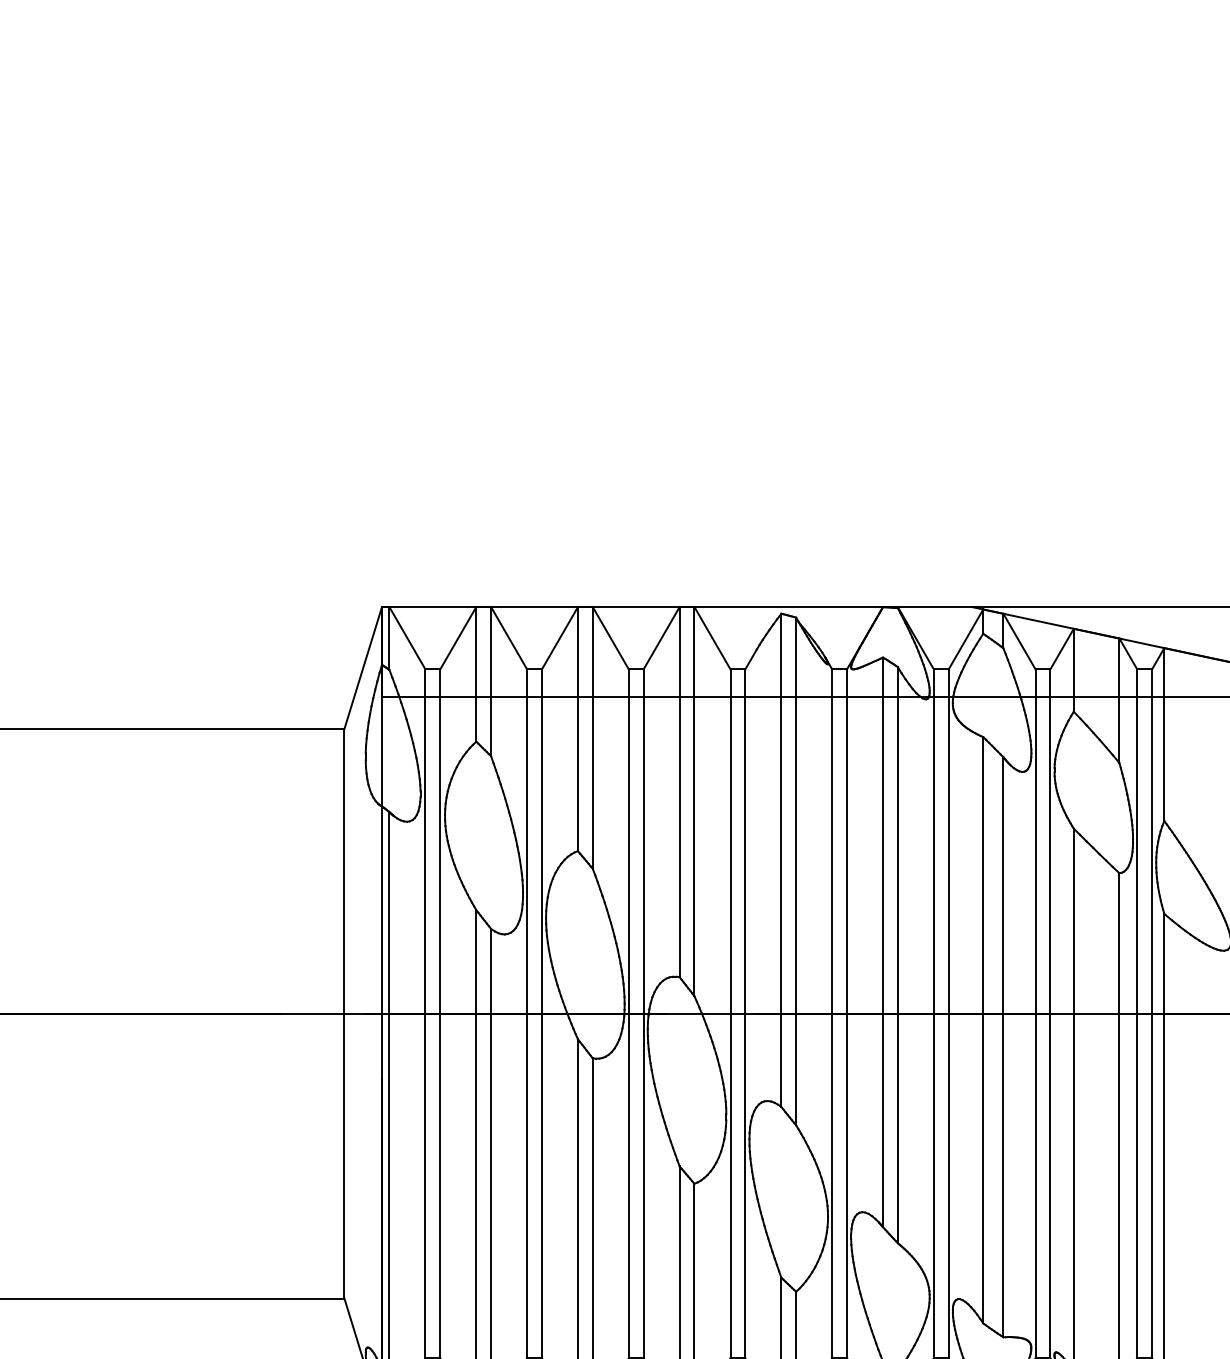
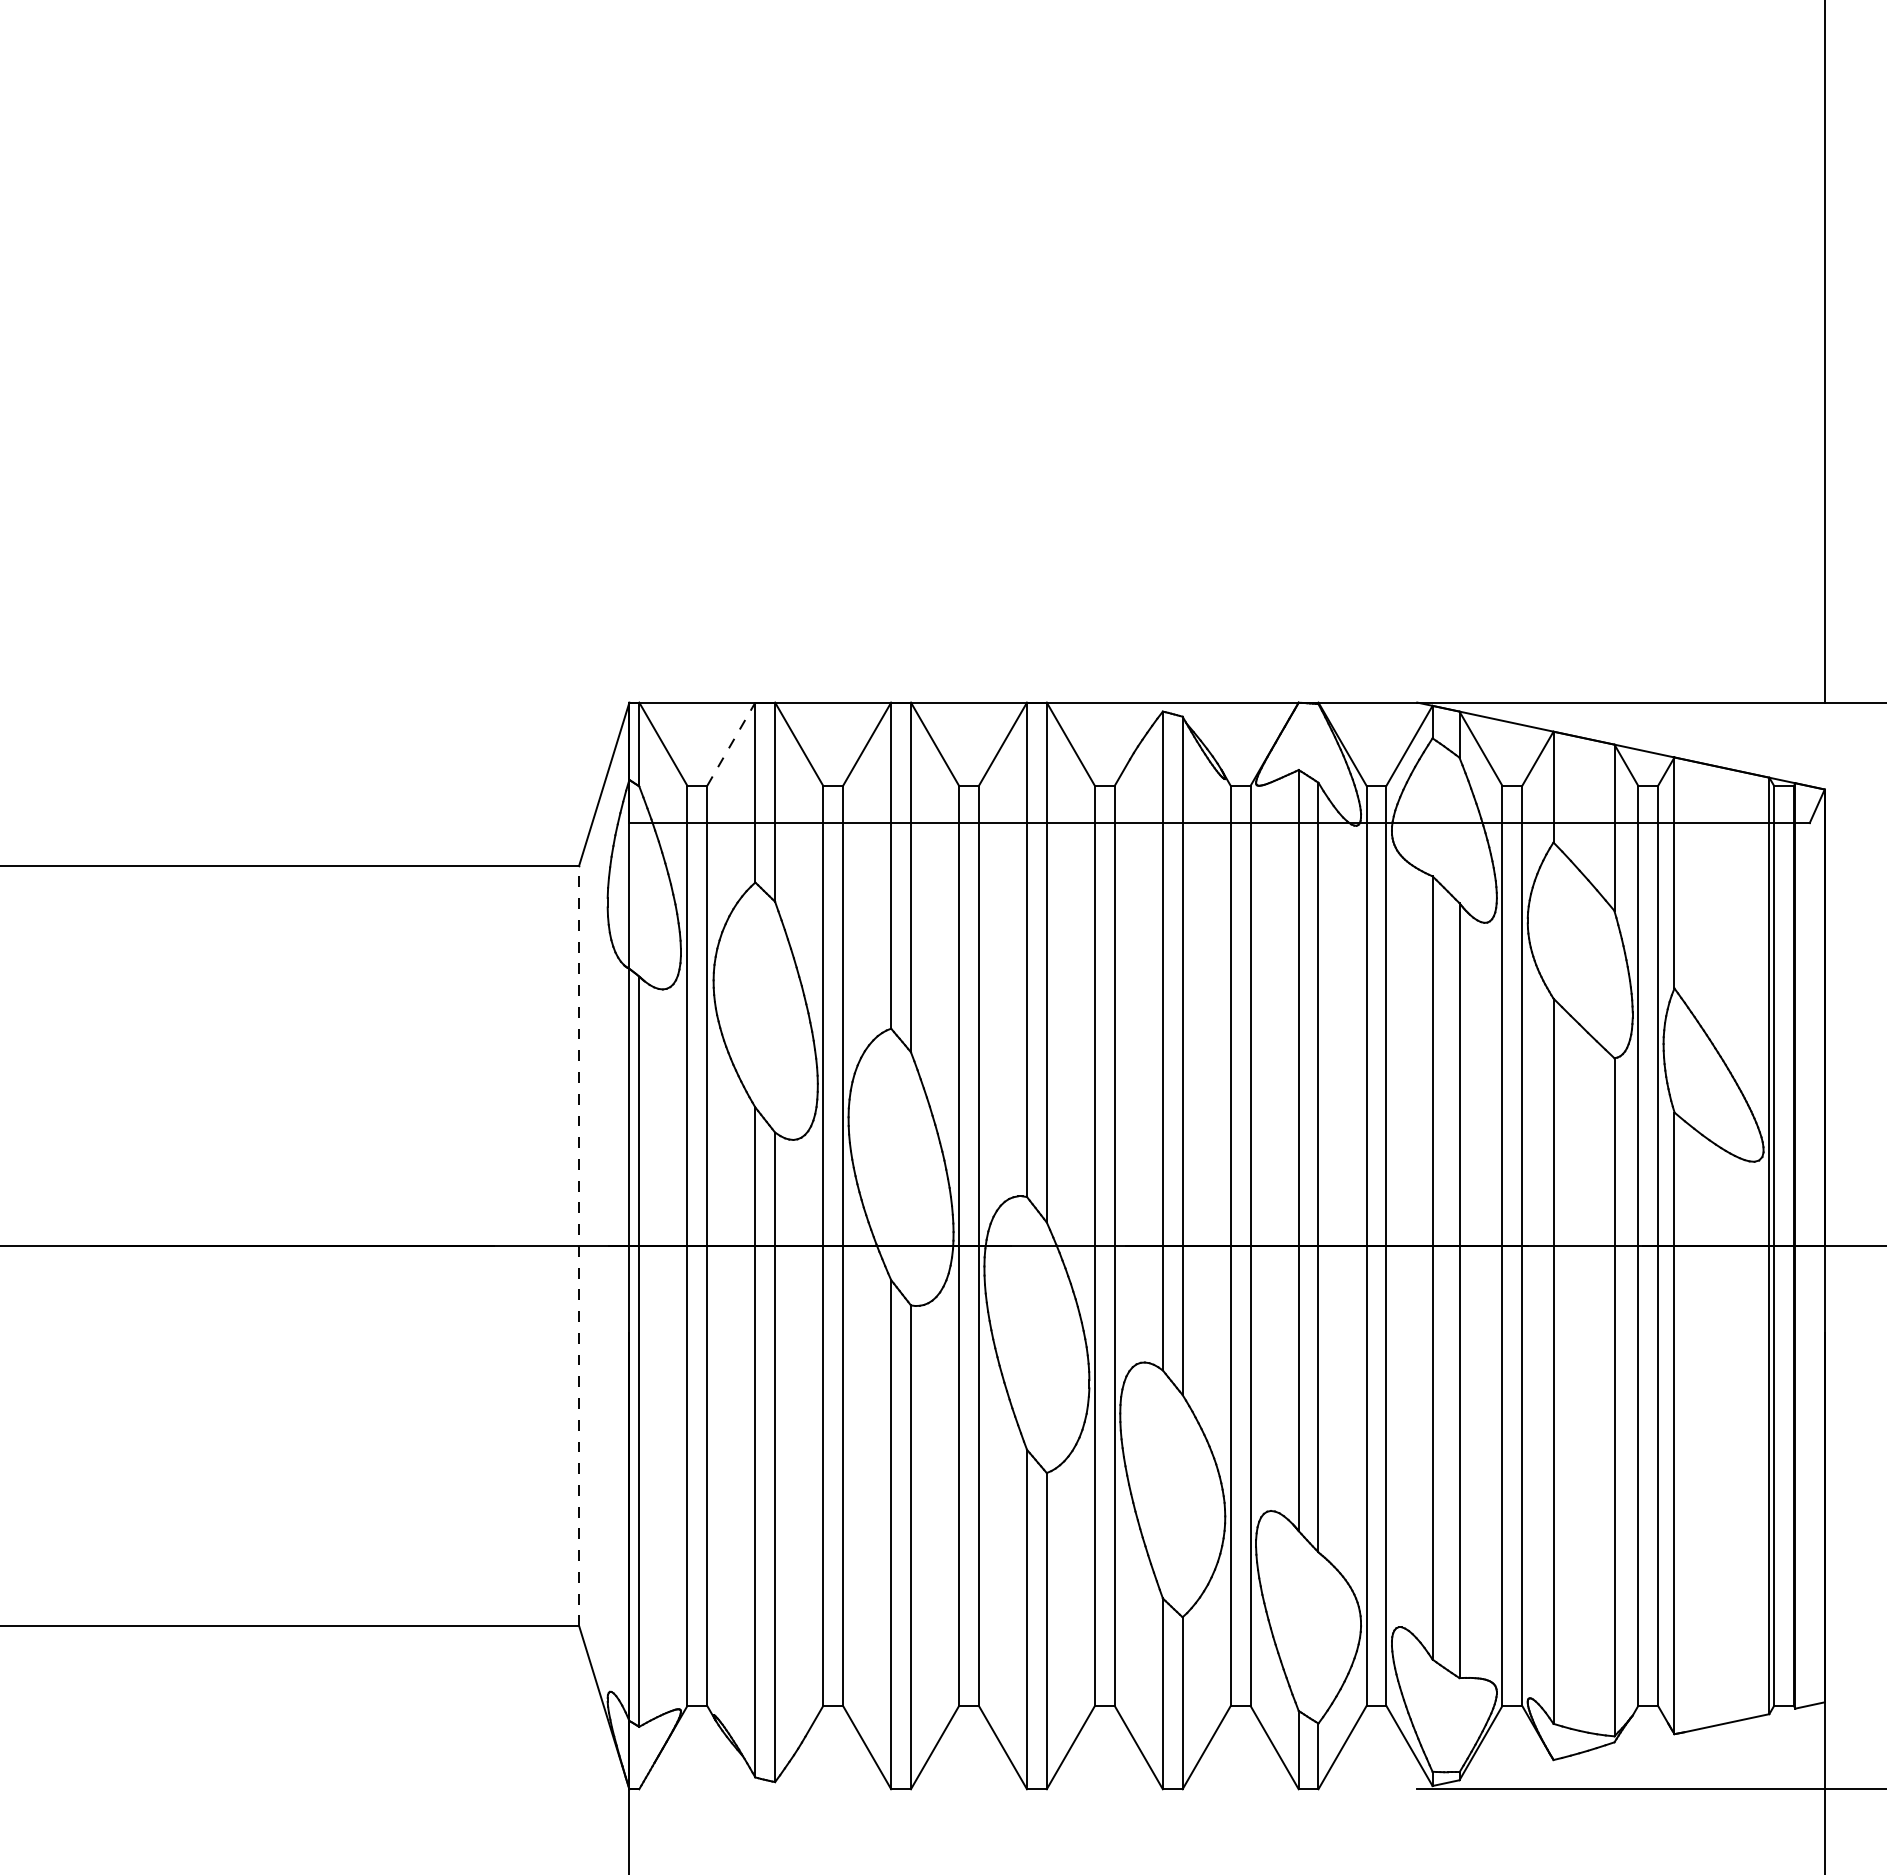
line: (458, 637) -> (731, 743), solid -> dashed
line: (344, 1013) -> (579, 1245), solid -> dashed

